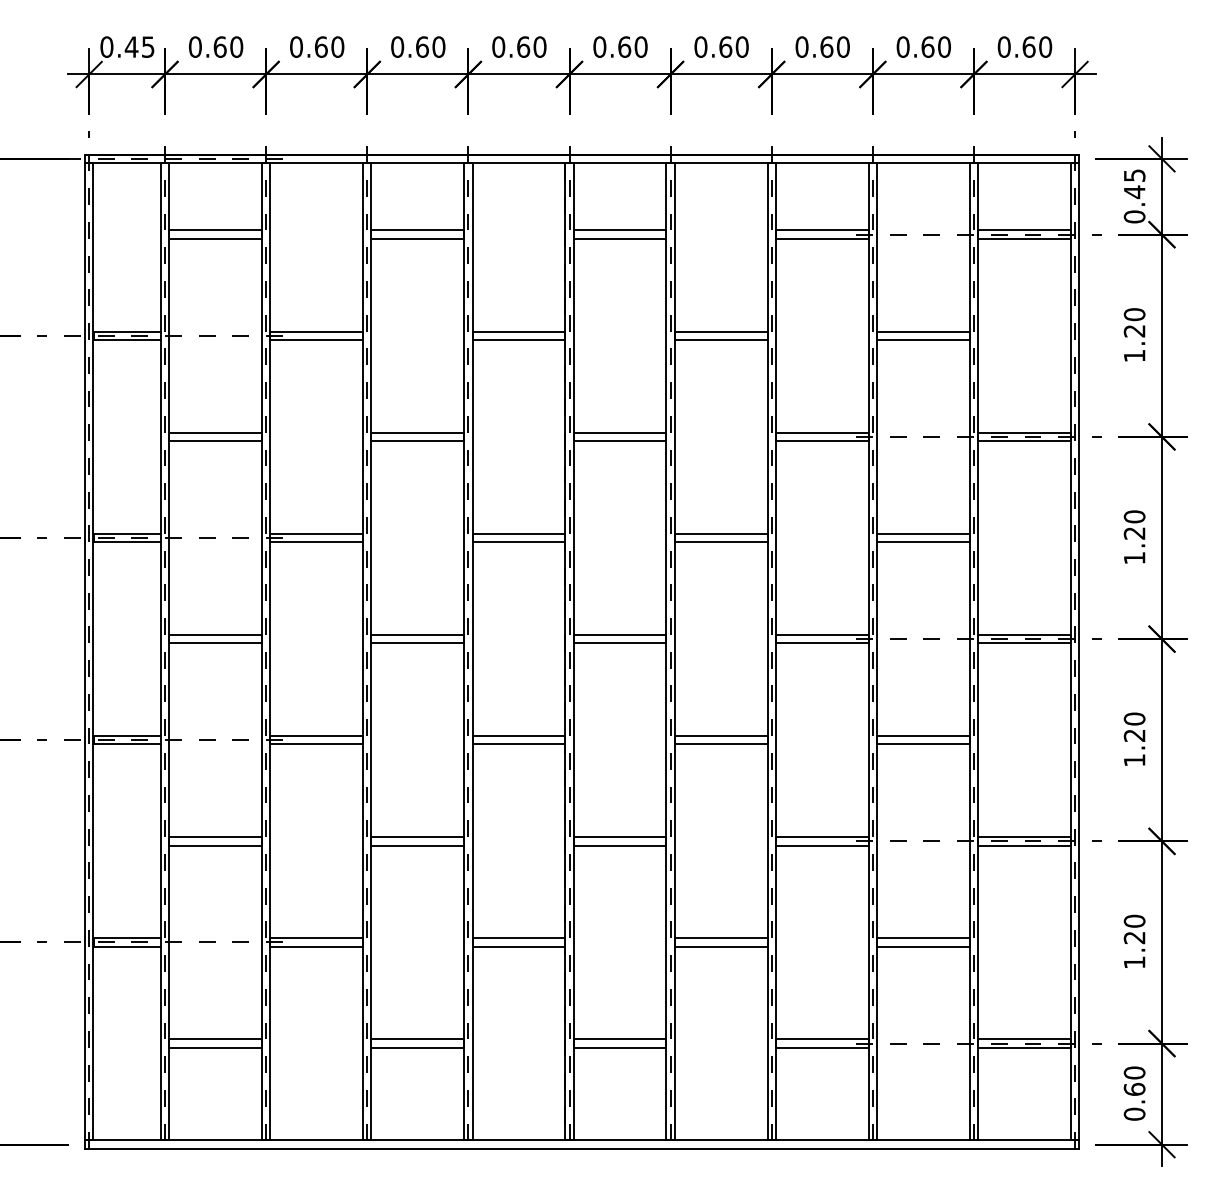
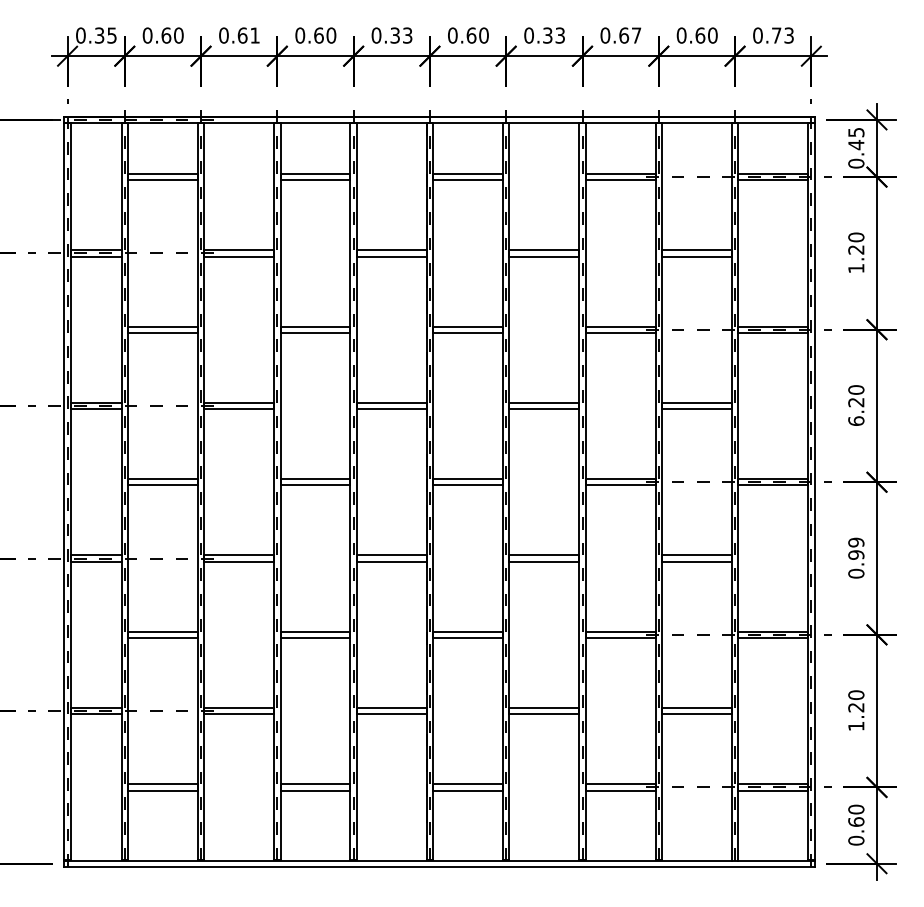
text: (131, 46) -> (99, 35), 0.45 -> 0.35
text: (337, 46) -> (254, 35), 0.60 -> 0.61
text: (531, 46) -> (401, 35), 0.60 -> 0.33
text: (733, 46) -> (553, 35), 0.60 -> 0.33
text: (843, 46) -> (636, 35), 0.60 -> 0.67
text: (1037, 46) -> (783, 35), 0.60 -> 0.73
text: (1134, 557) -> (856, 420), 1.20 -> 6.20
text: (1134, 739) -> (856, 557), 1.20 -> 0.99

